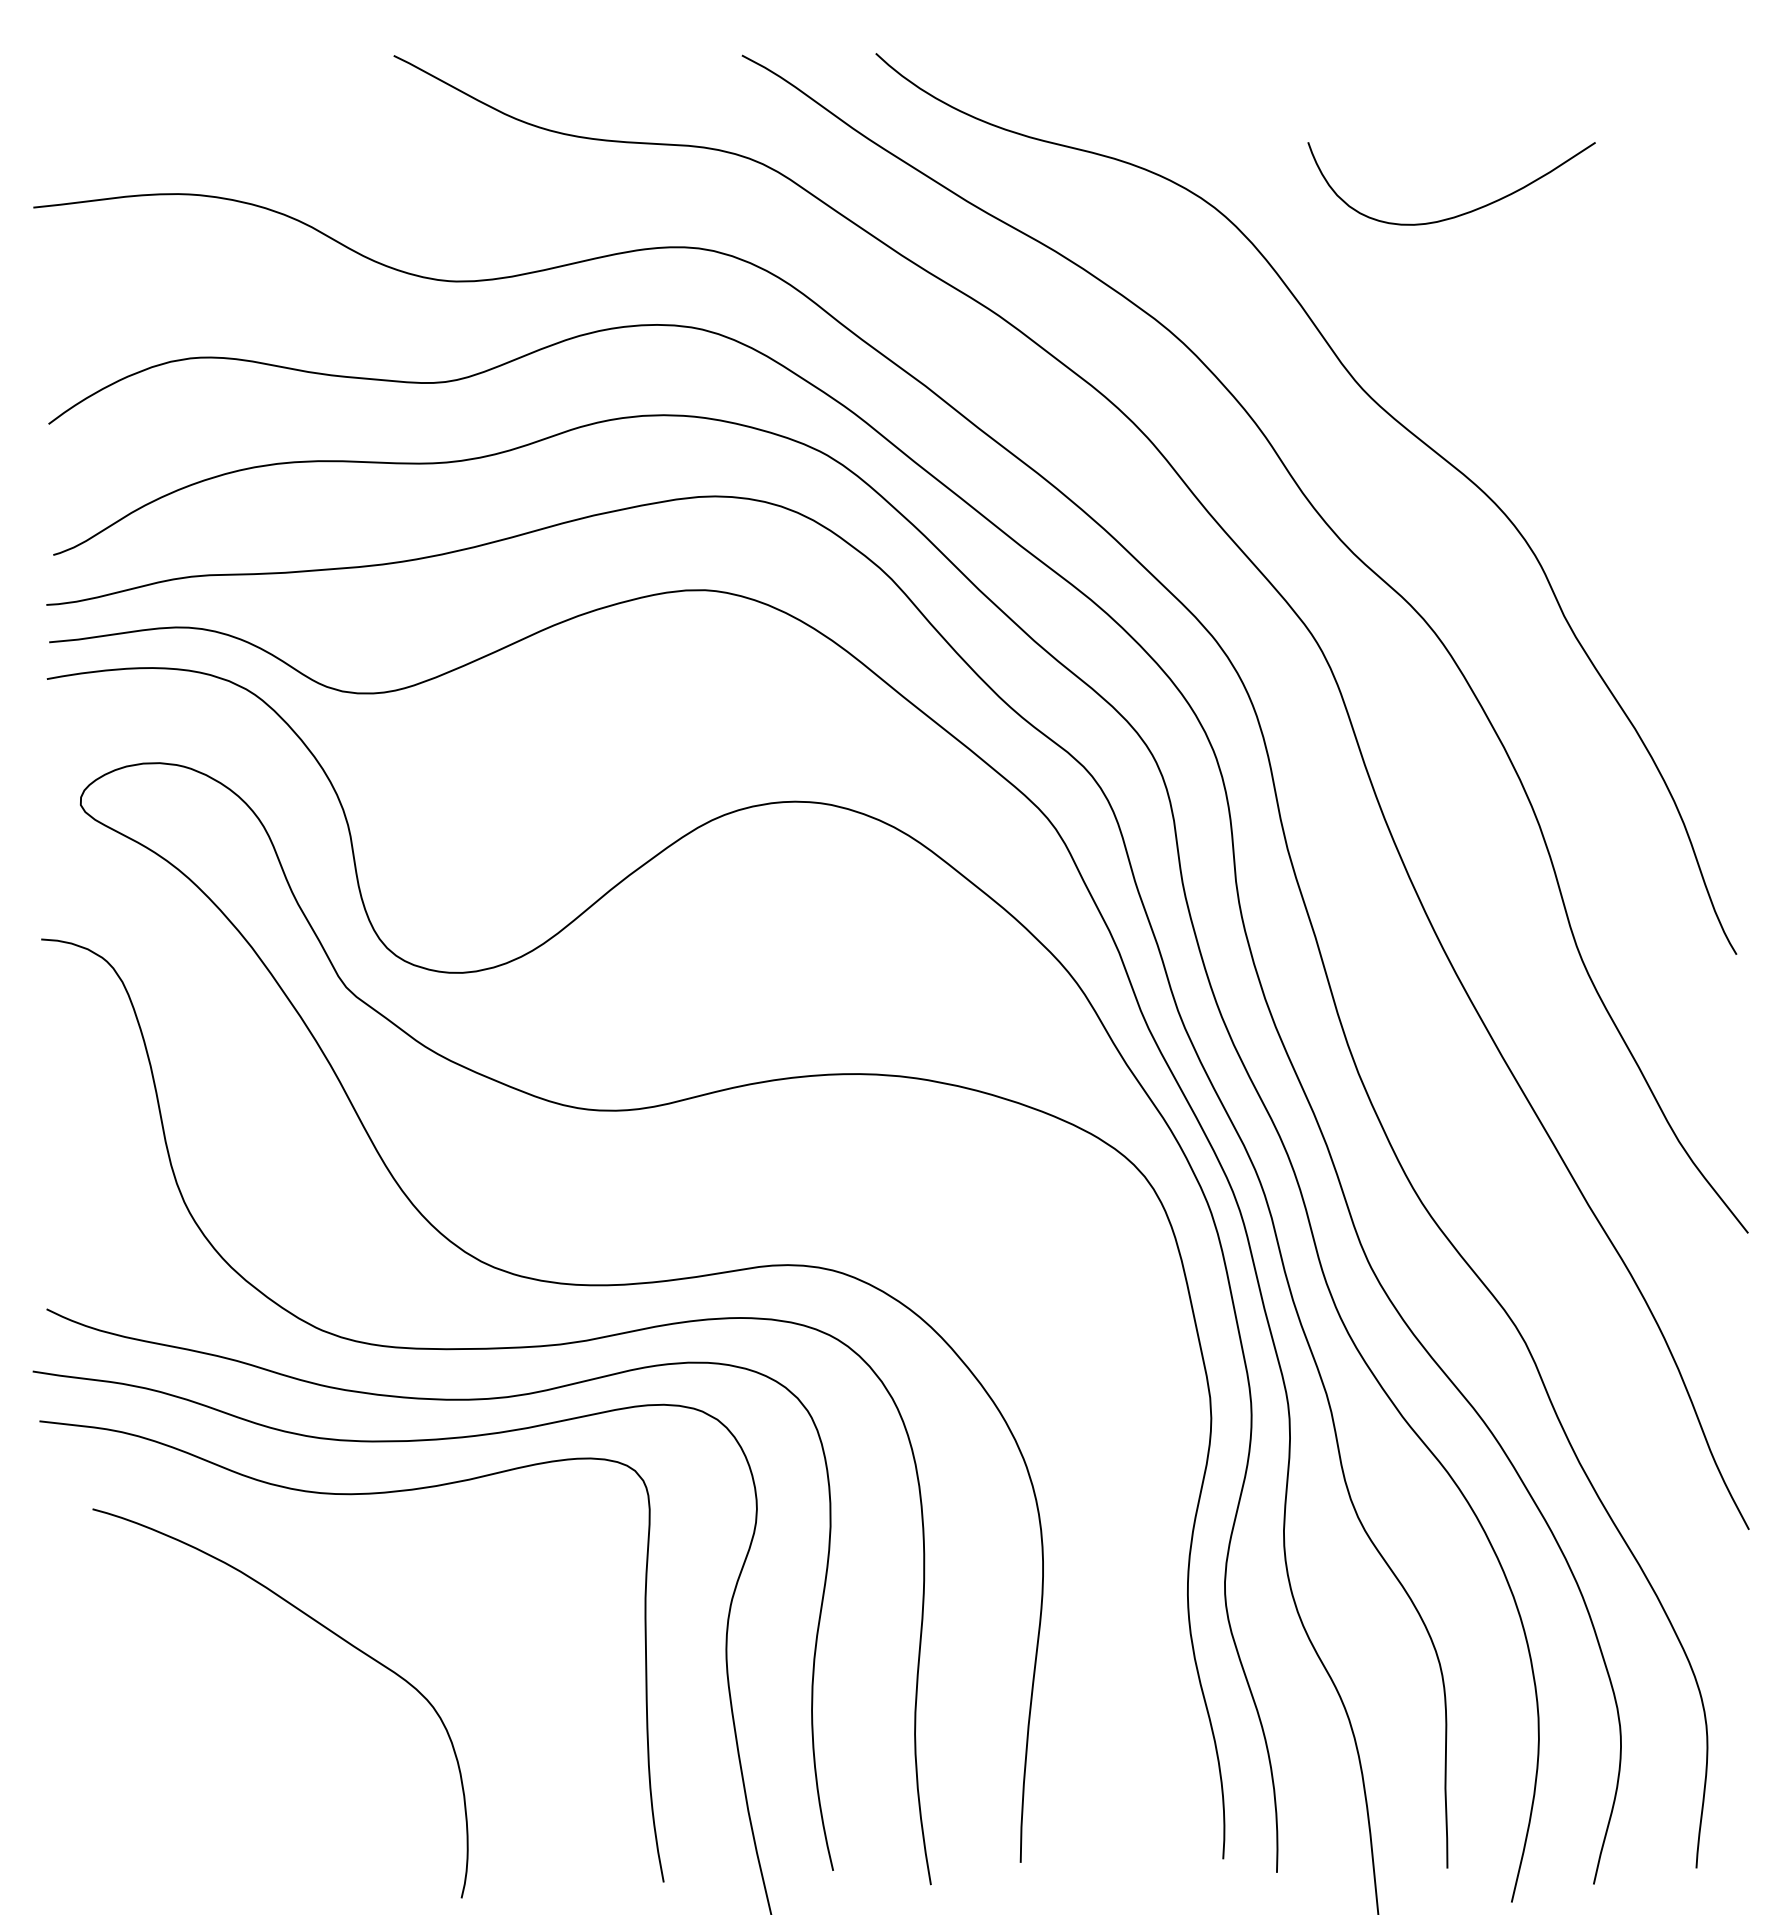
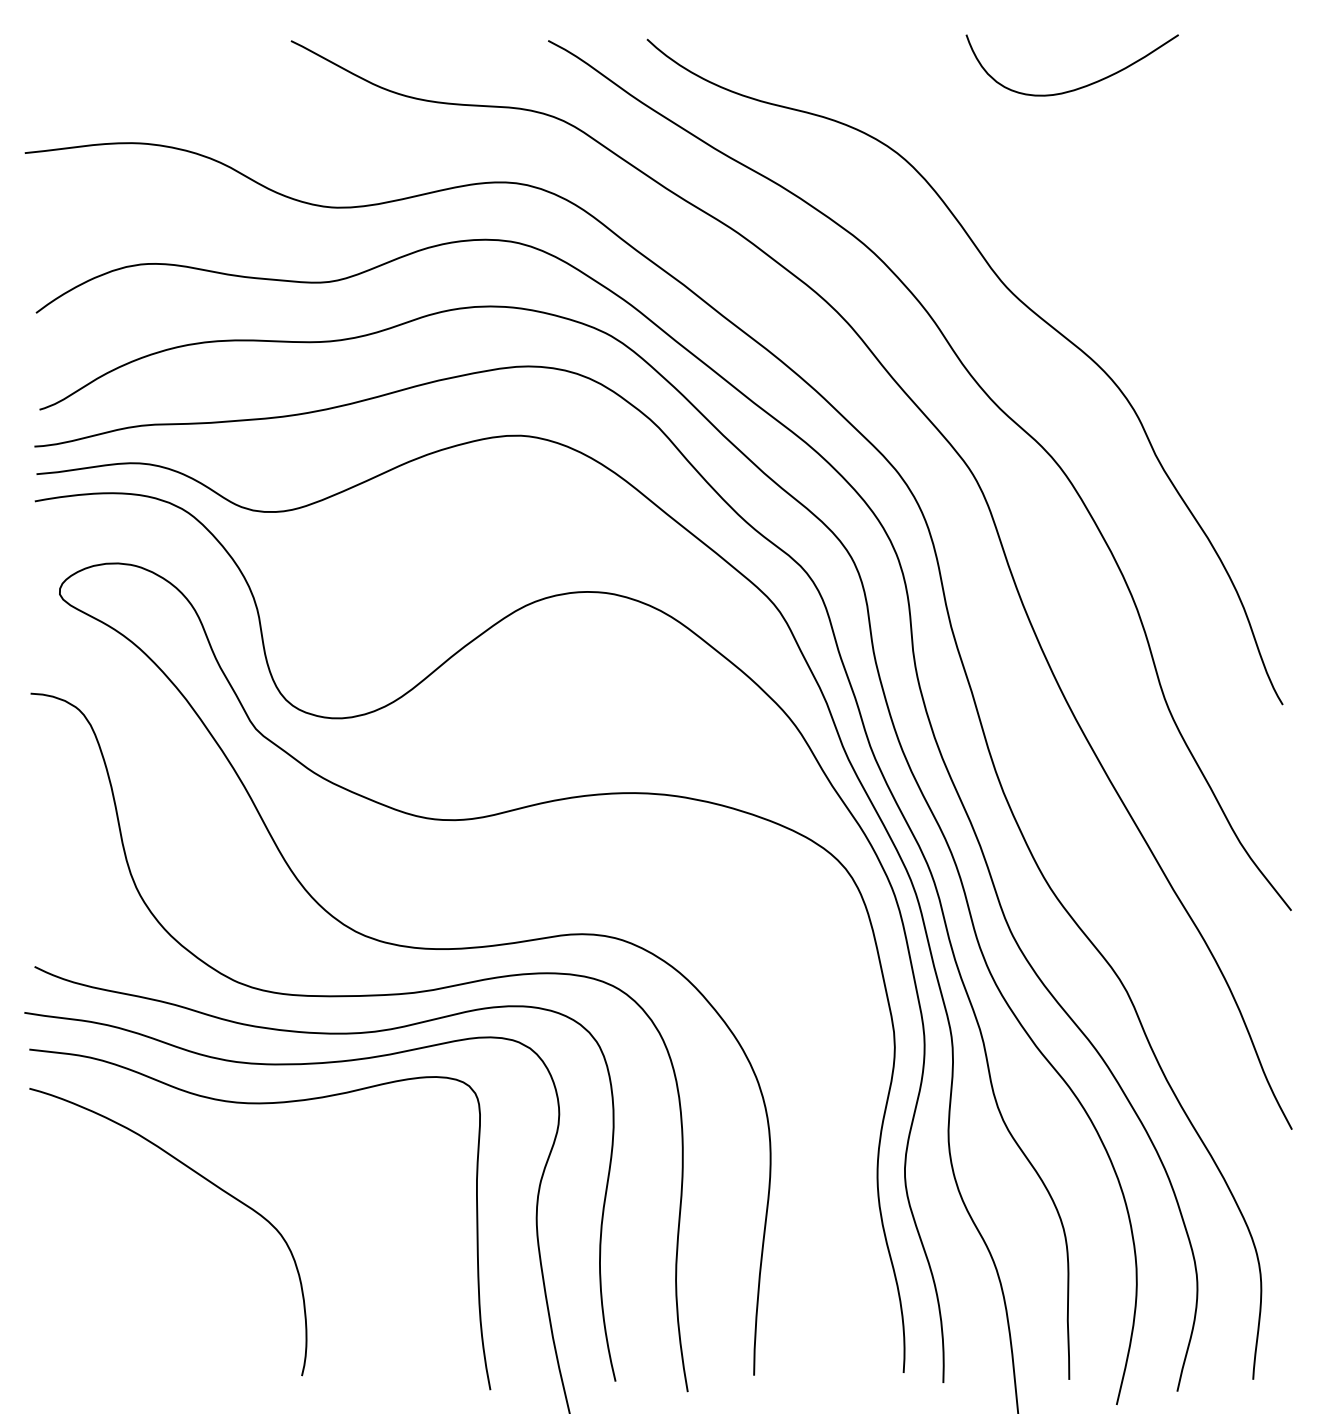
curve: (1462, 213) -> (1080, 87), moved
curve: (329, 1631) -> (204, 1178), moved

